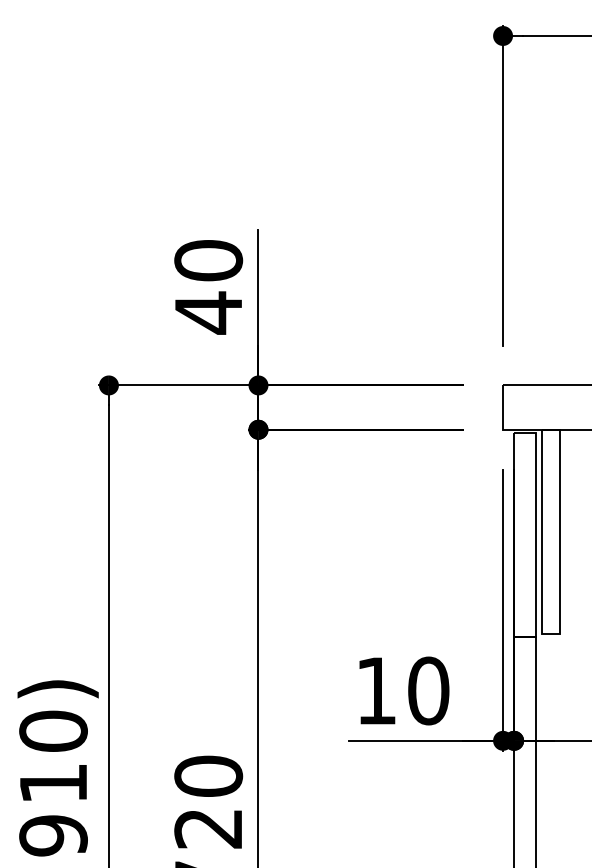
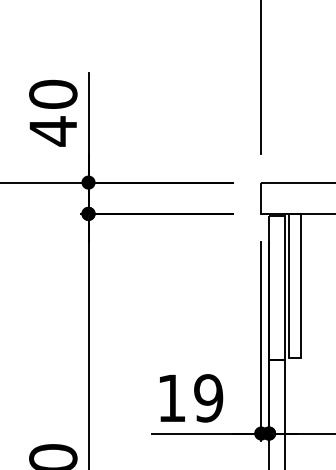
text: (428, 690) -> (208, 398), 10 -> 19

